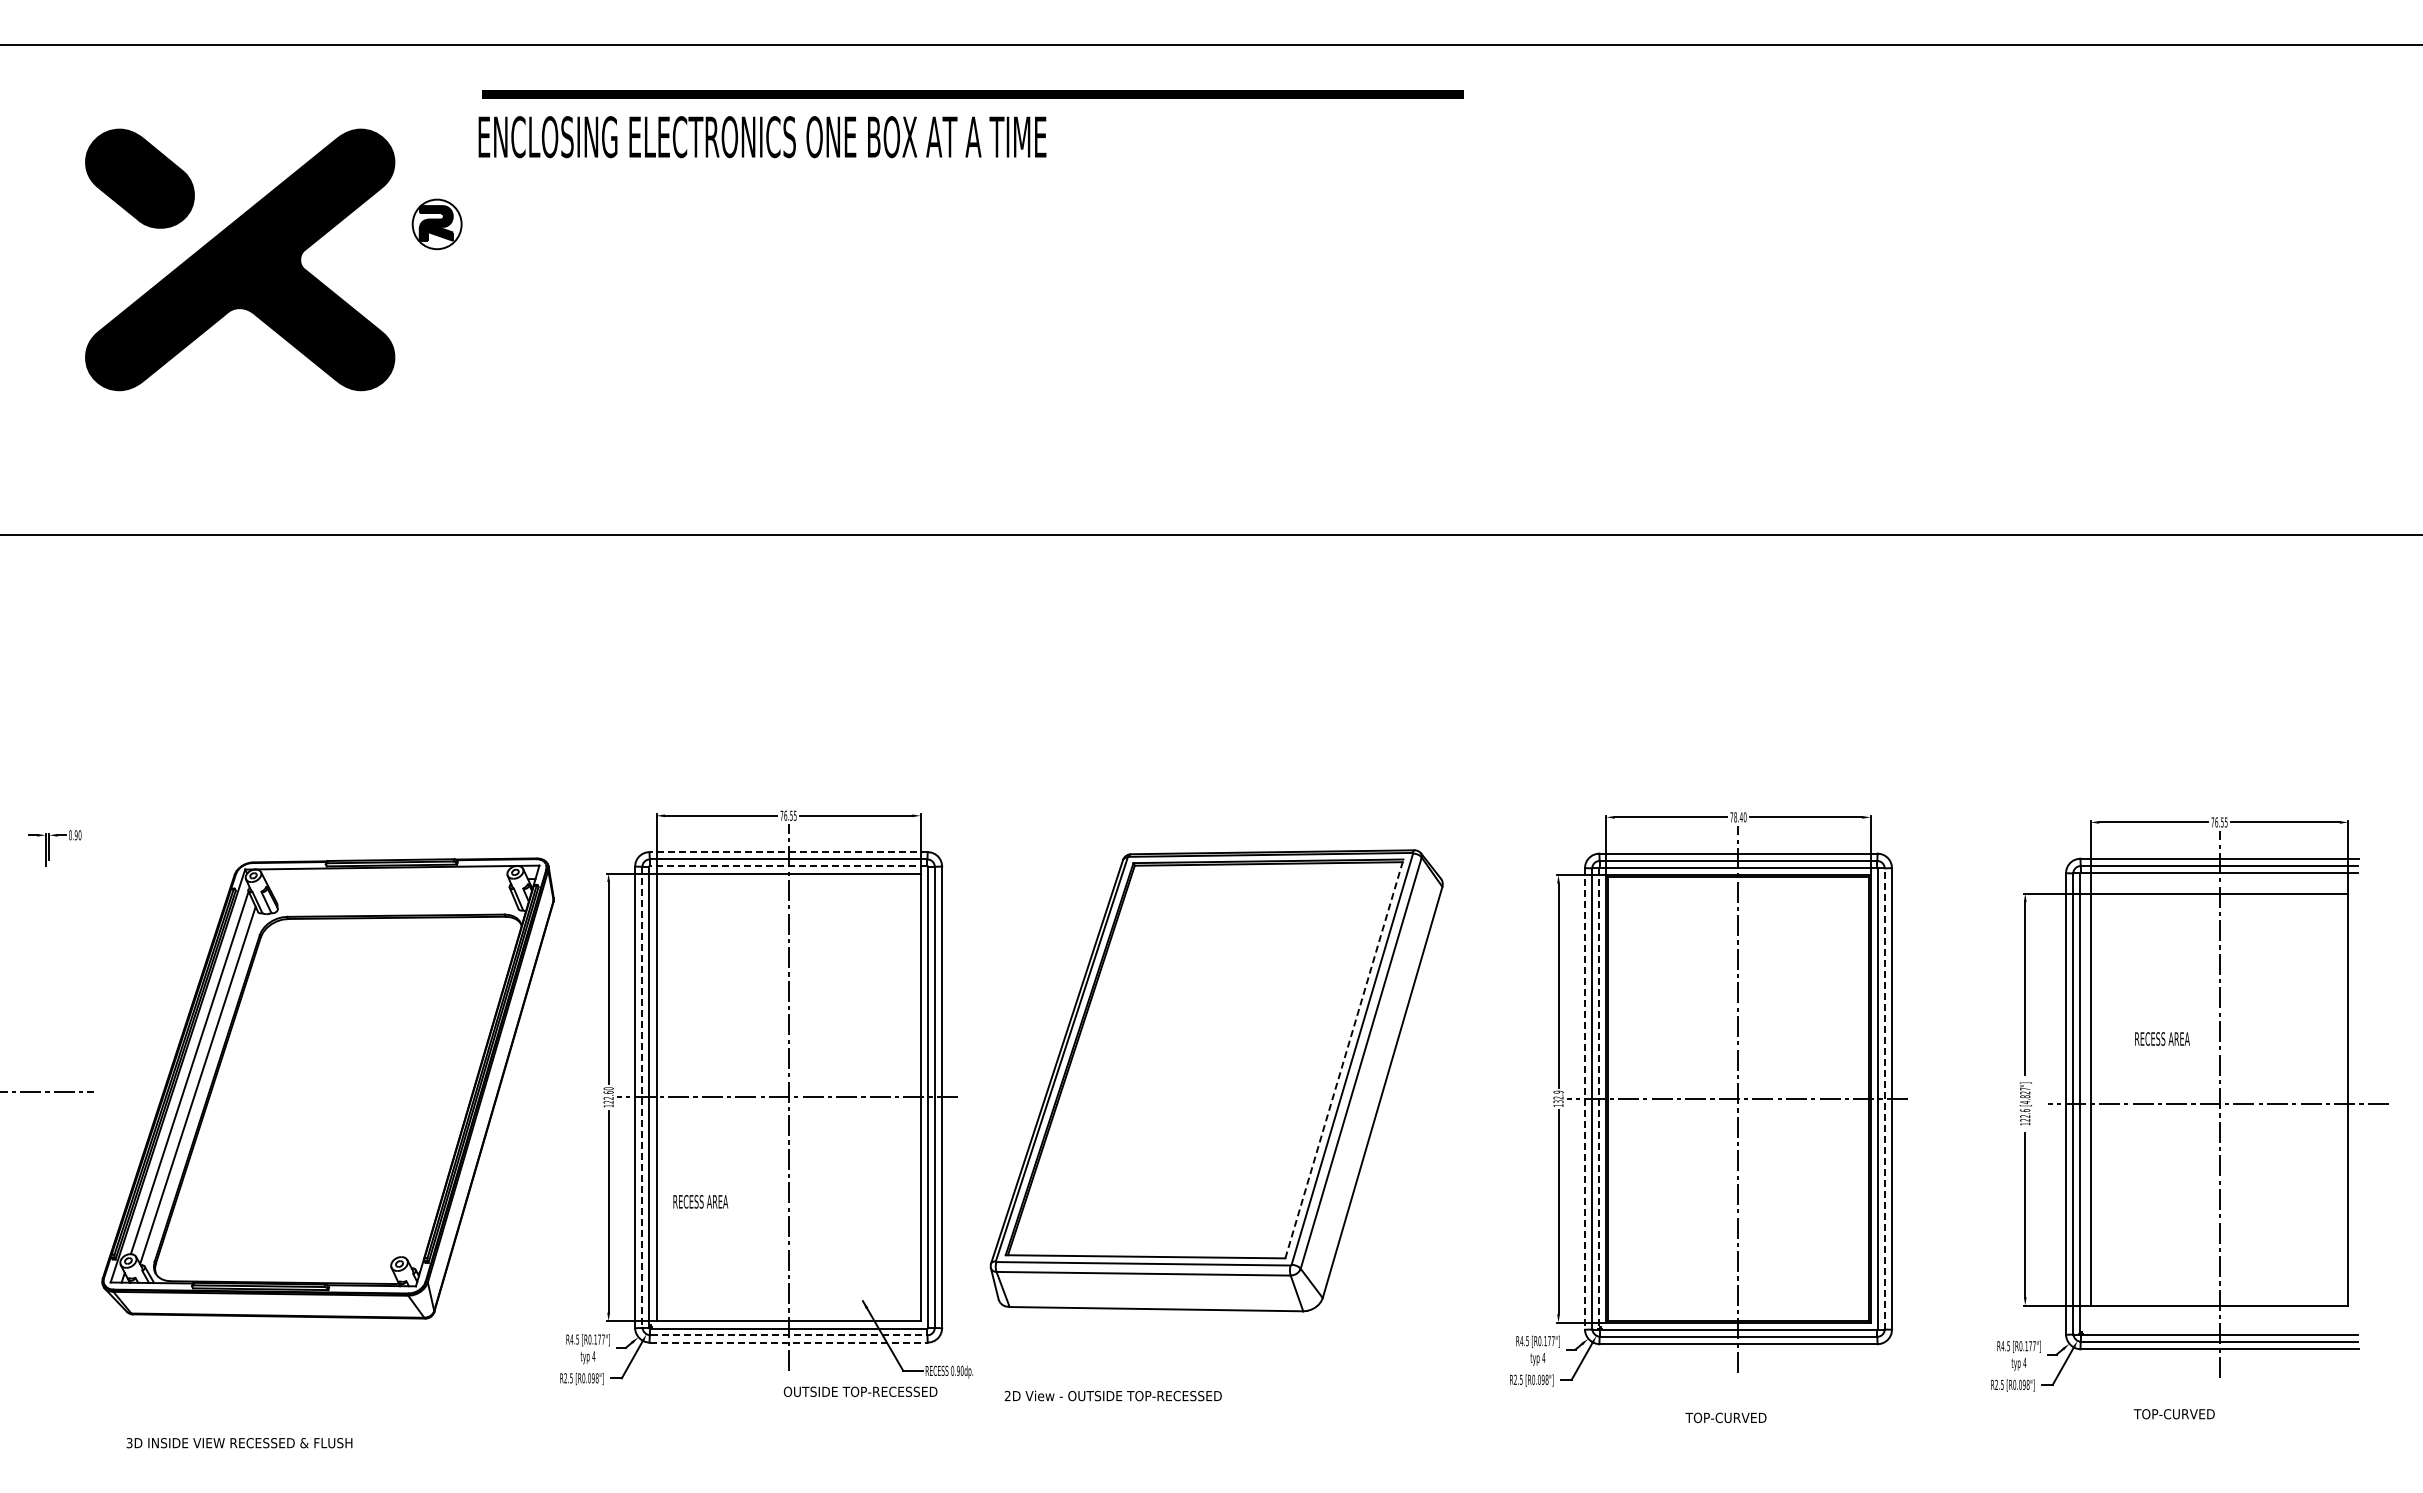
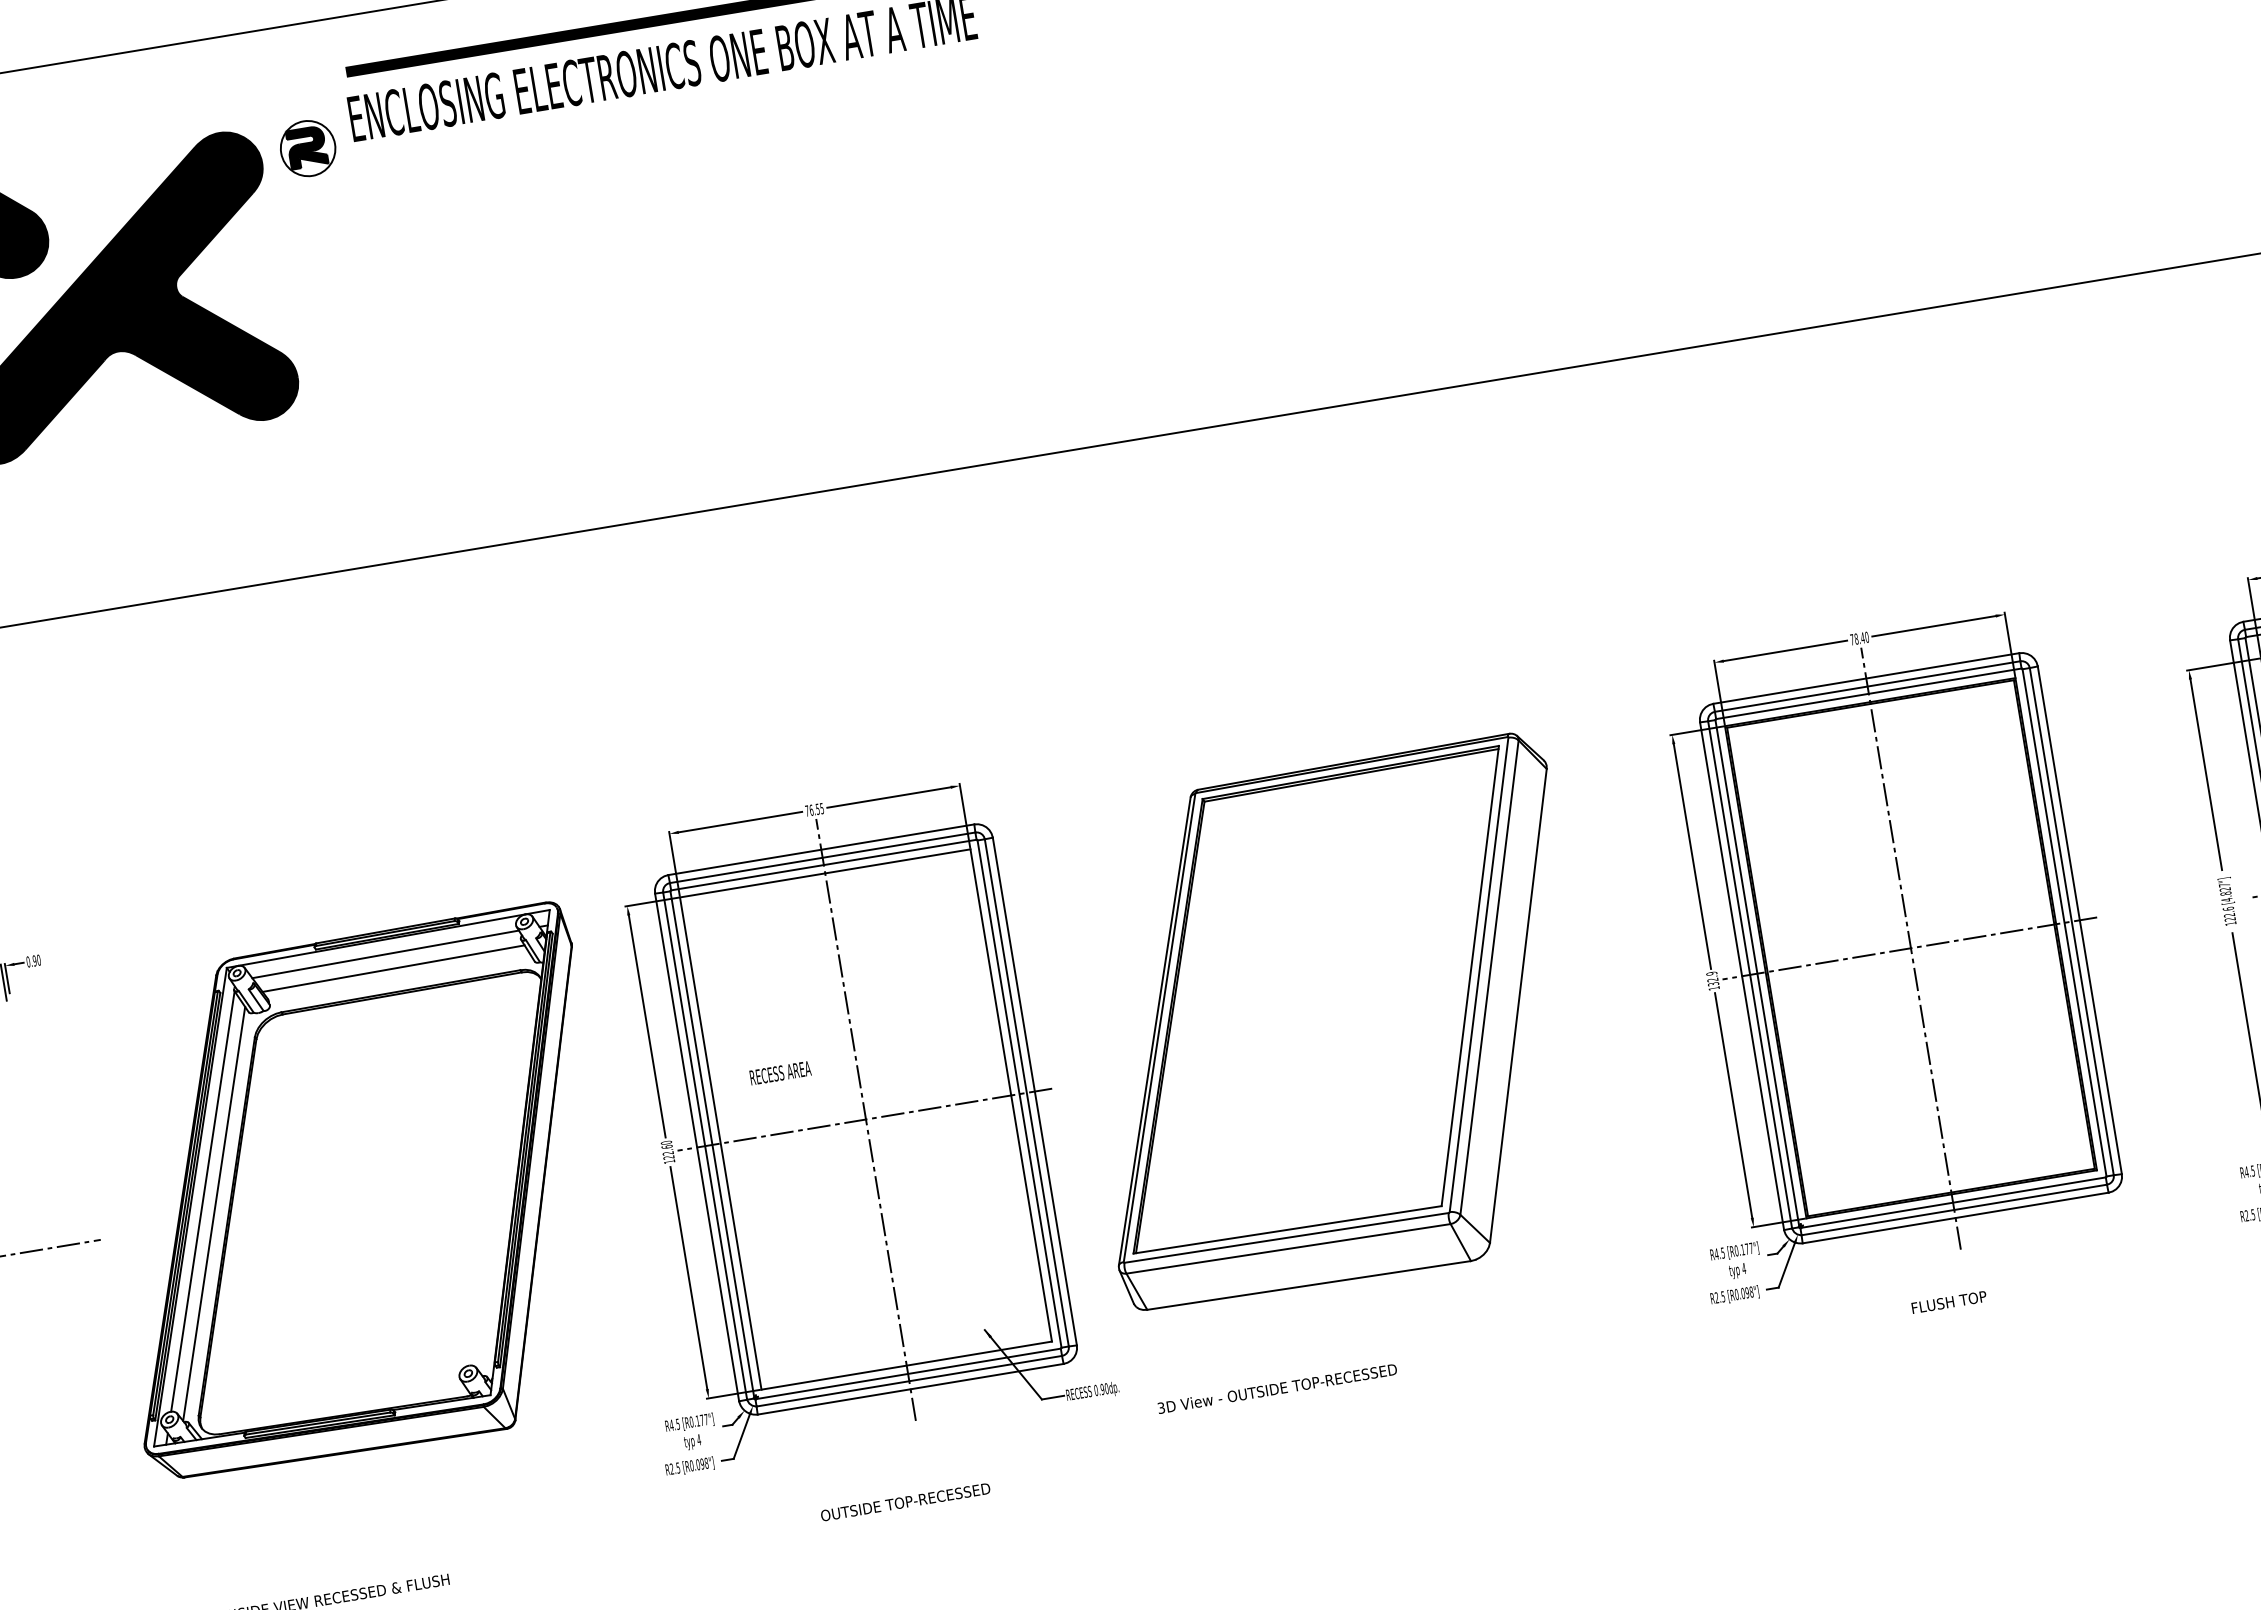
part: (436, 224) -> (307, 148), moved
line: (788, 852) -> (821, 850), dashed -> solid
line: (788, 866) -> (823, 865), dashed -> solid
line: (387, 880) -> (385, 954), added
line: (392, 894) -> (393, 968), added
line: (1344, 1058) -> (1470, 975), dashed -> solid
line: (642, 1097) -> (705, 1146), dashed -> solid
line: (1598, 1098) -> (1756, 973), dashed -> solid
line: (1884, 1098) -> (2071, 921), dashed -> solid
line: (1584, 1099) -> (1741, 976), dashed -> solid
text: (700, 1201) -> (780, 1072), moved
line: (789, 1335) -> (910, 1381), dashed -> solid
line: (788, 1342) -> (910, 1389), dashed -> solid
text: (860, 1391) -> (905, 1501), moved
text: (1007, 1396) -> (1161, 1408), 2D -> 3D
text: (1725, 1417) -> (1954, 1301), TOP-CURVED -> FLUSH TOP

